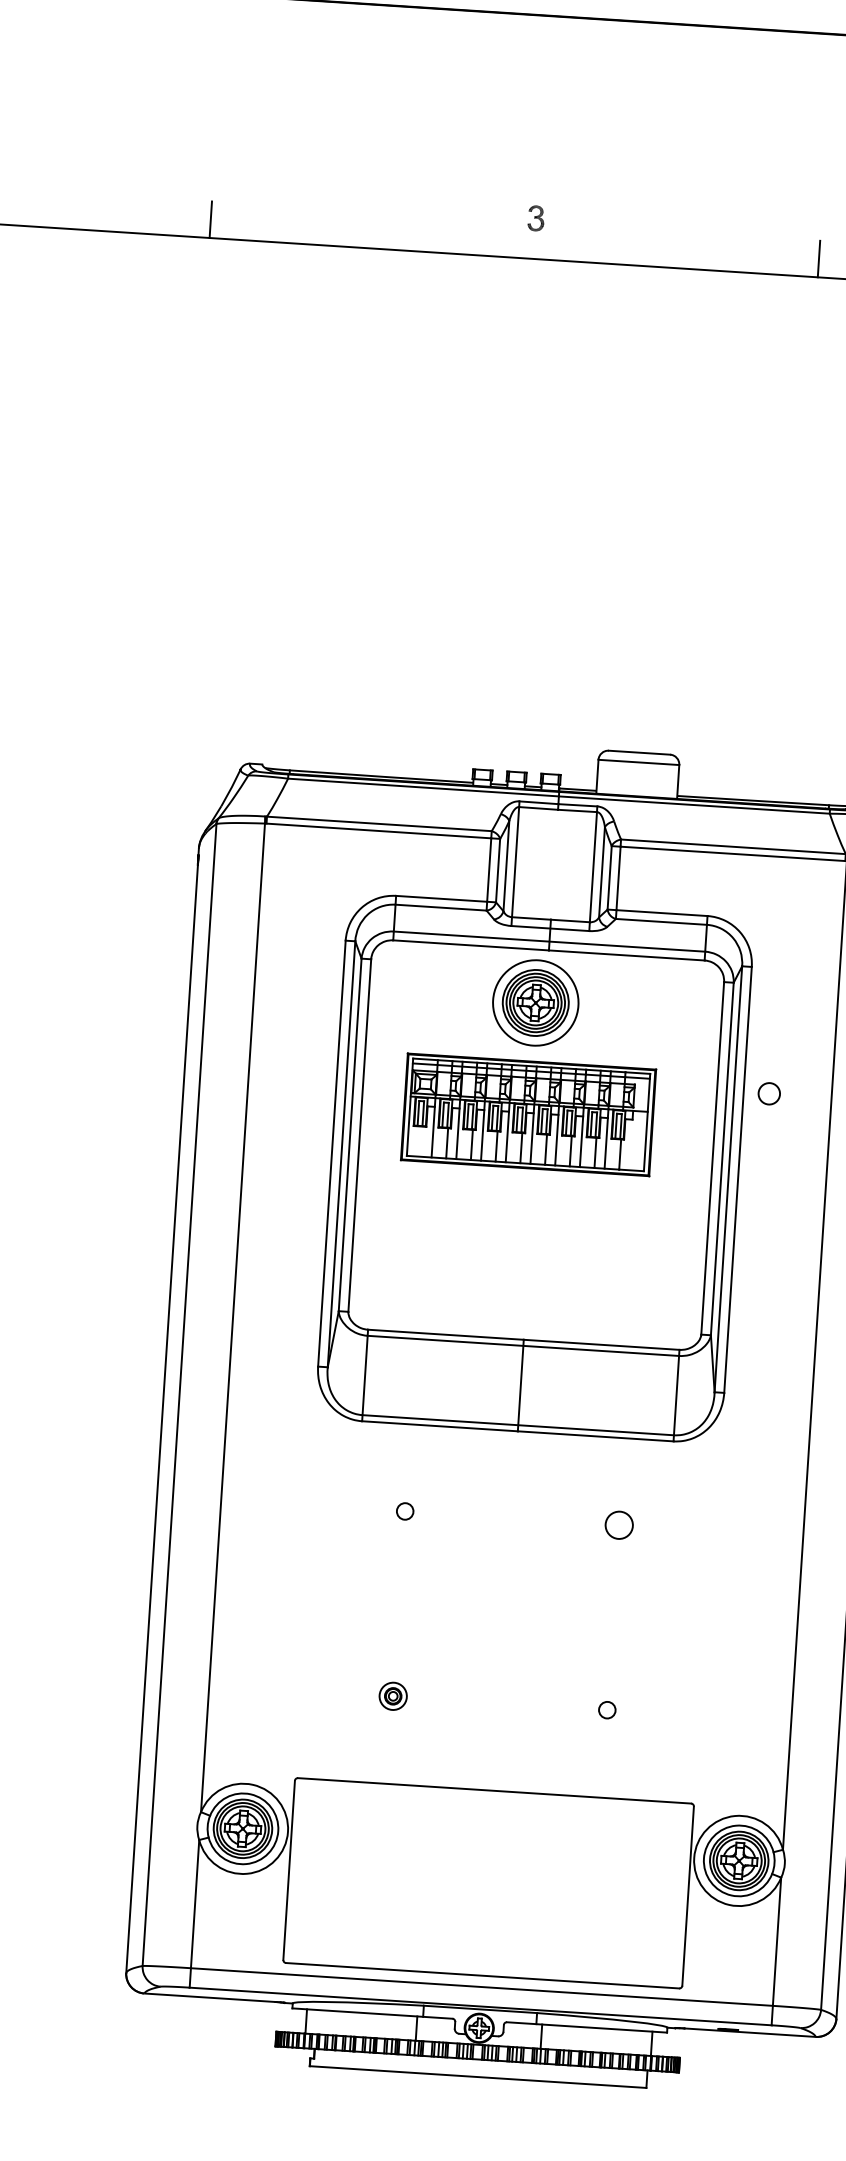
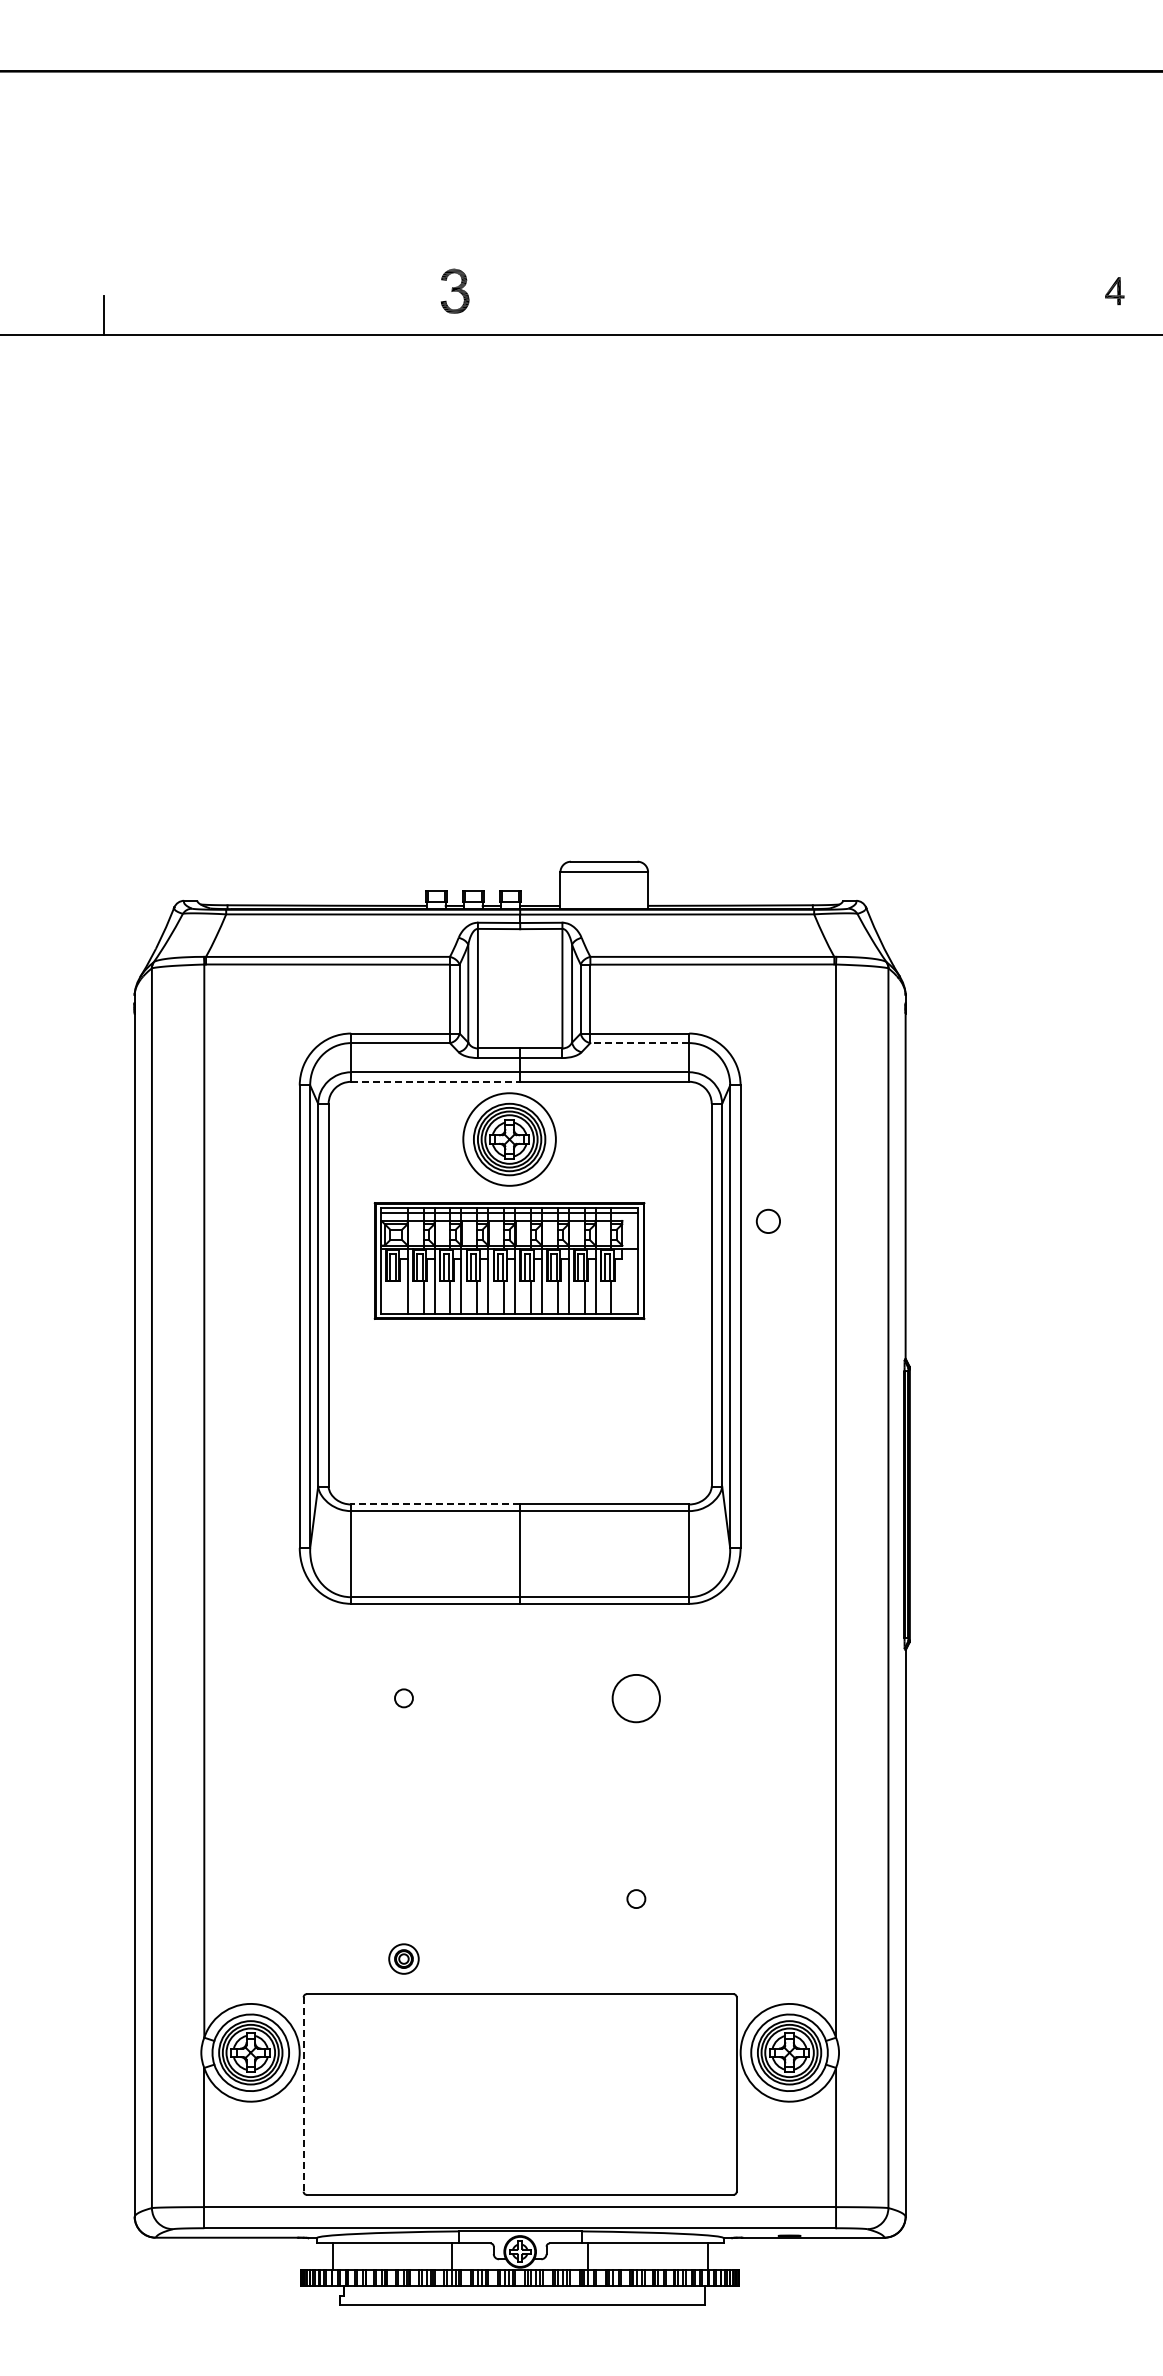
part: (536, 218) -> (455, 291), size x1.6
line: (818, 259) -> (763, 315), removed
line: (661, 922) -> (639, 1043), solid -> dashed
line: (470, 945) -> (435, 1081), solid -> dashed
line: (445, 1334) -> (435, 1504), solid -> dashed
circle: (619, 1524) -> (636, 1697), size x1.6
part: (392, 1695) -> (403, 1958), moved
line: (288, 1871) -> (303, 2095), solid -> dashed

